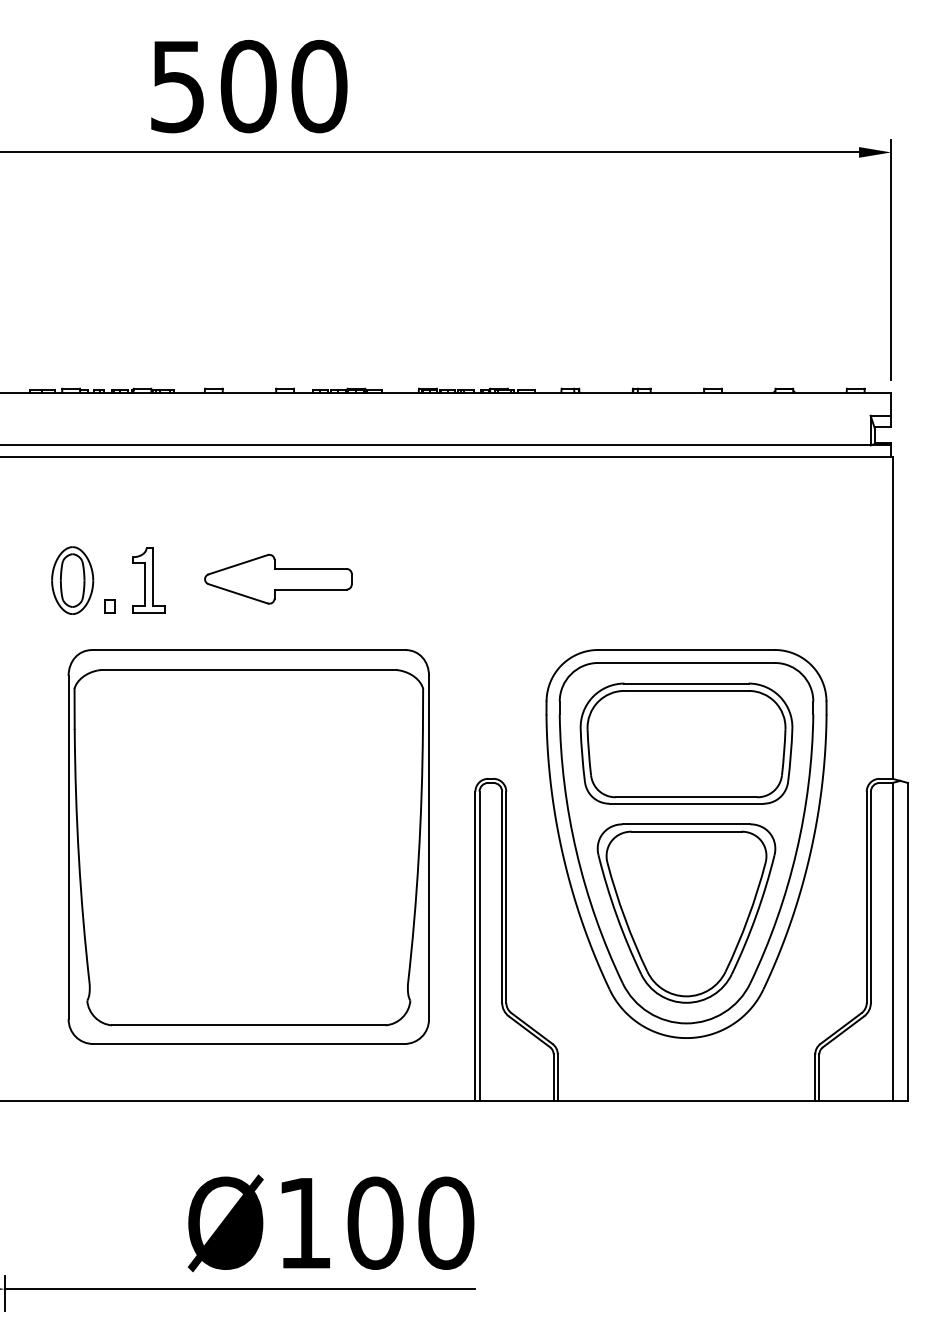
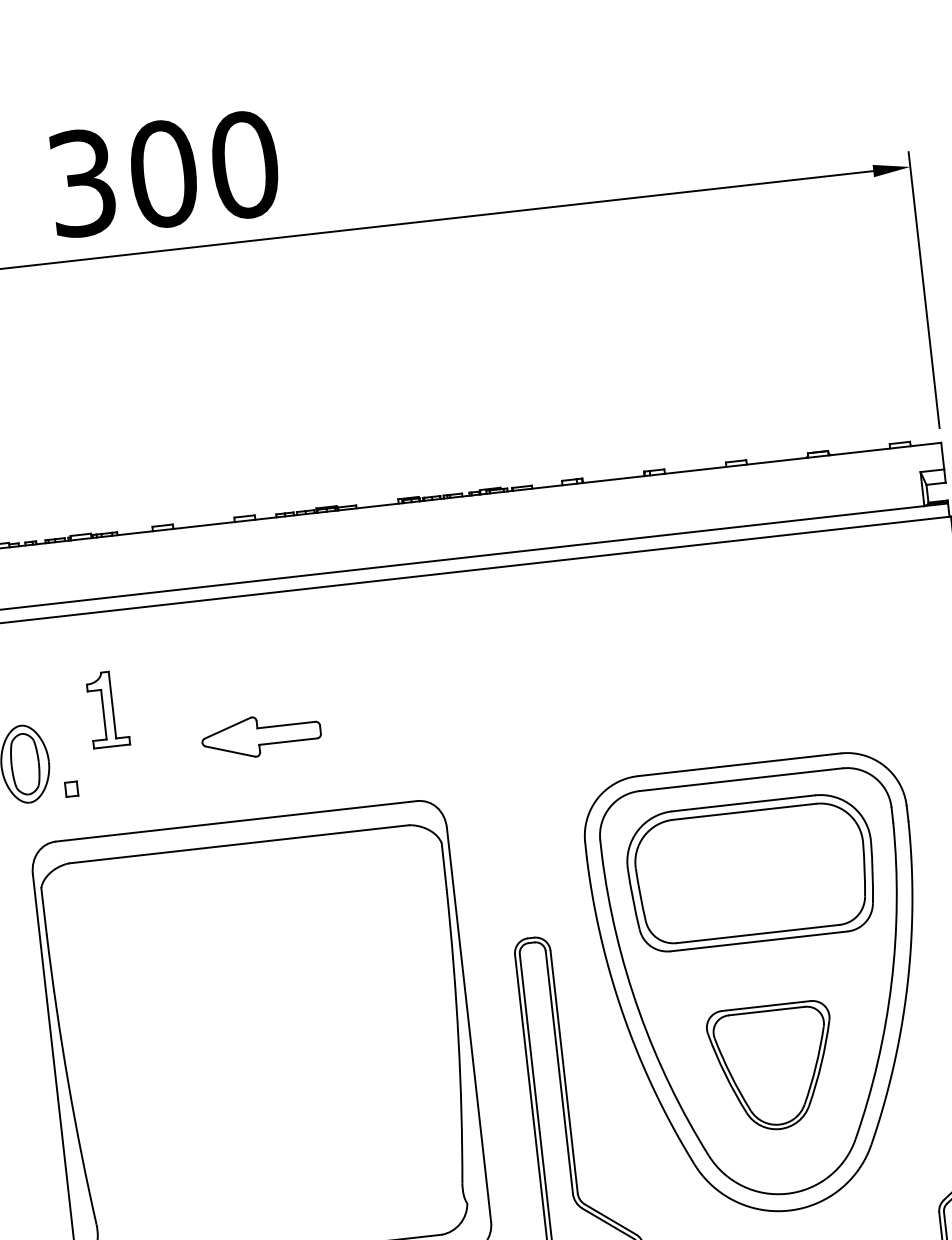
text: (177, 85) -> (81, 182), 500 -> 300
part: (278, 579) -> (261, 736), size x0.7
part: (148, 580) -> (107, 709), moved
part: (686, 913) -> (773, 1067), size x0.6

